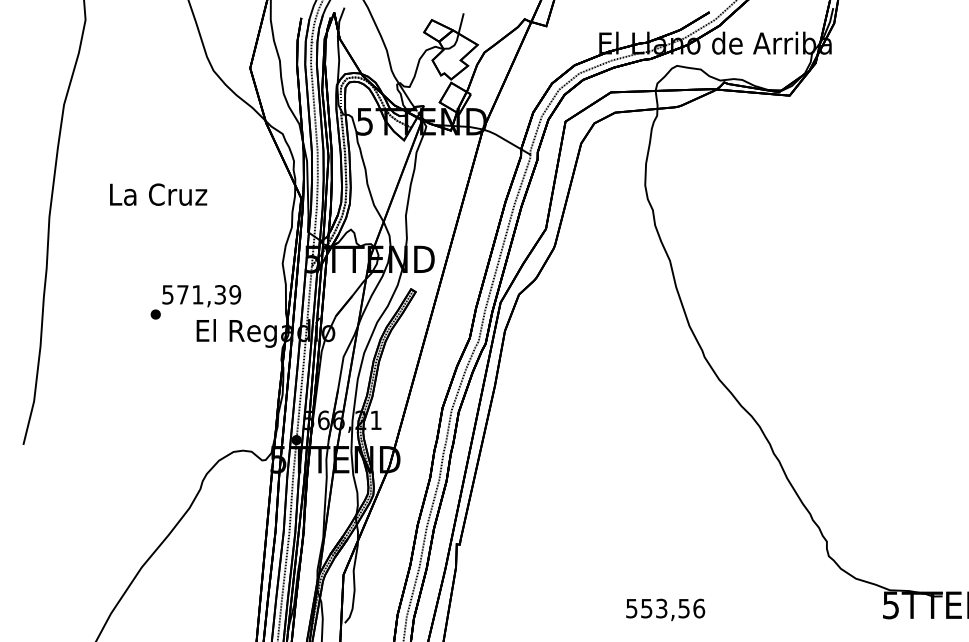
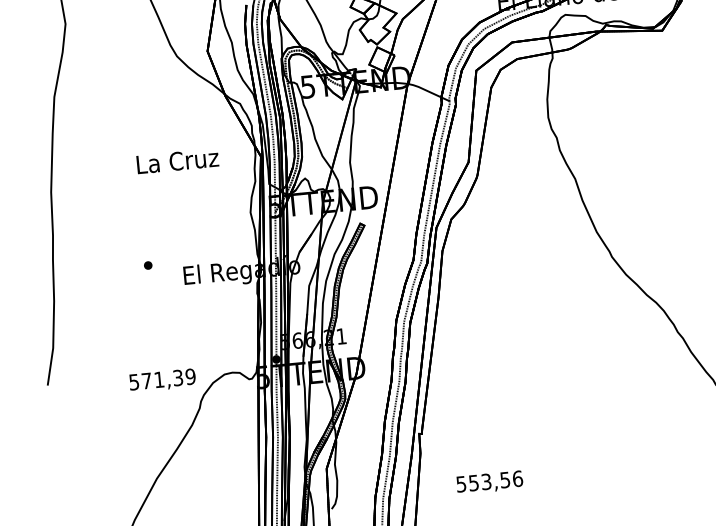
text: (158, 194) -> (177, 161), moved
text: (201, 296) -> (162, 380), moved
text: (665, 609) -> (489, 482), moved

